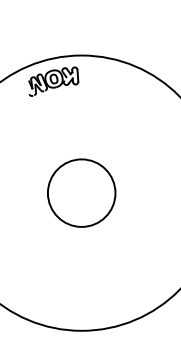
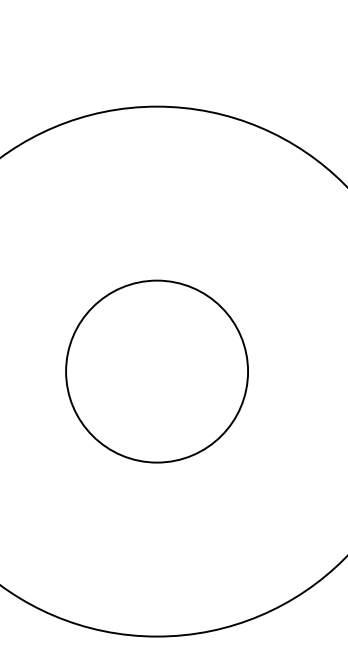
part: (53, 81) -> (102, 156), removed
circle: (81, 192) -> (156, 370), size x1.4

